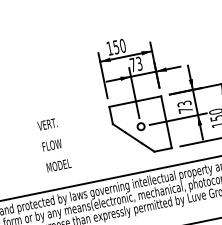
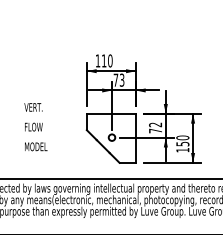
text: (115, 46) -> (103, 60), 150 -> 110
text: (184, 103) -> (155, 124), 73 -> 72
text: (54, 145) -> (35, 127), moved

